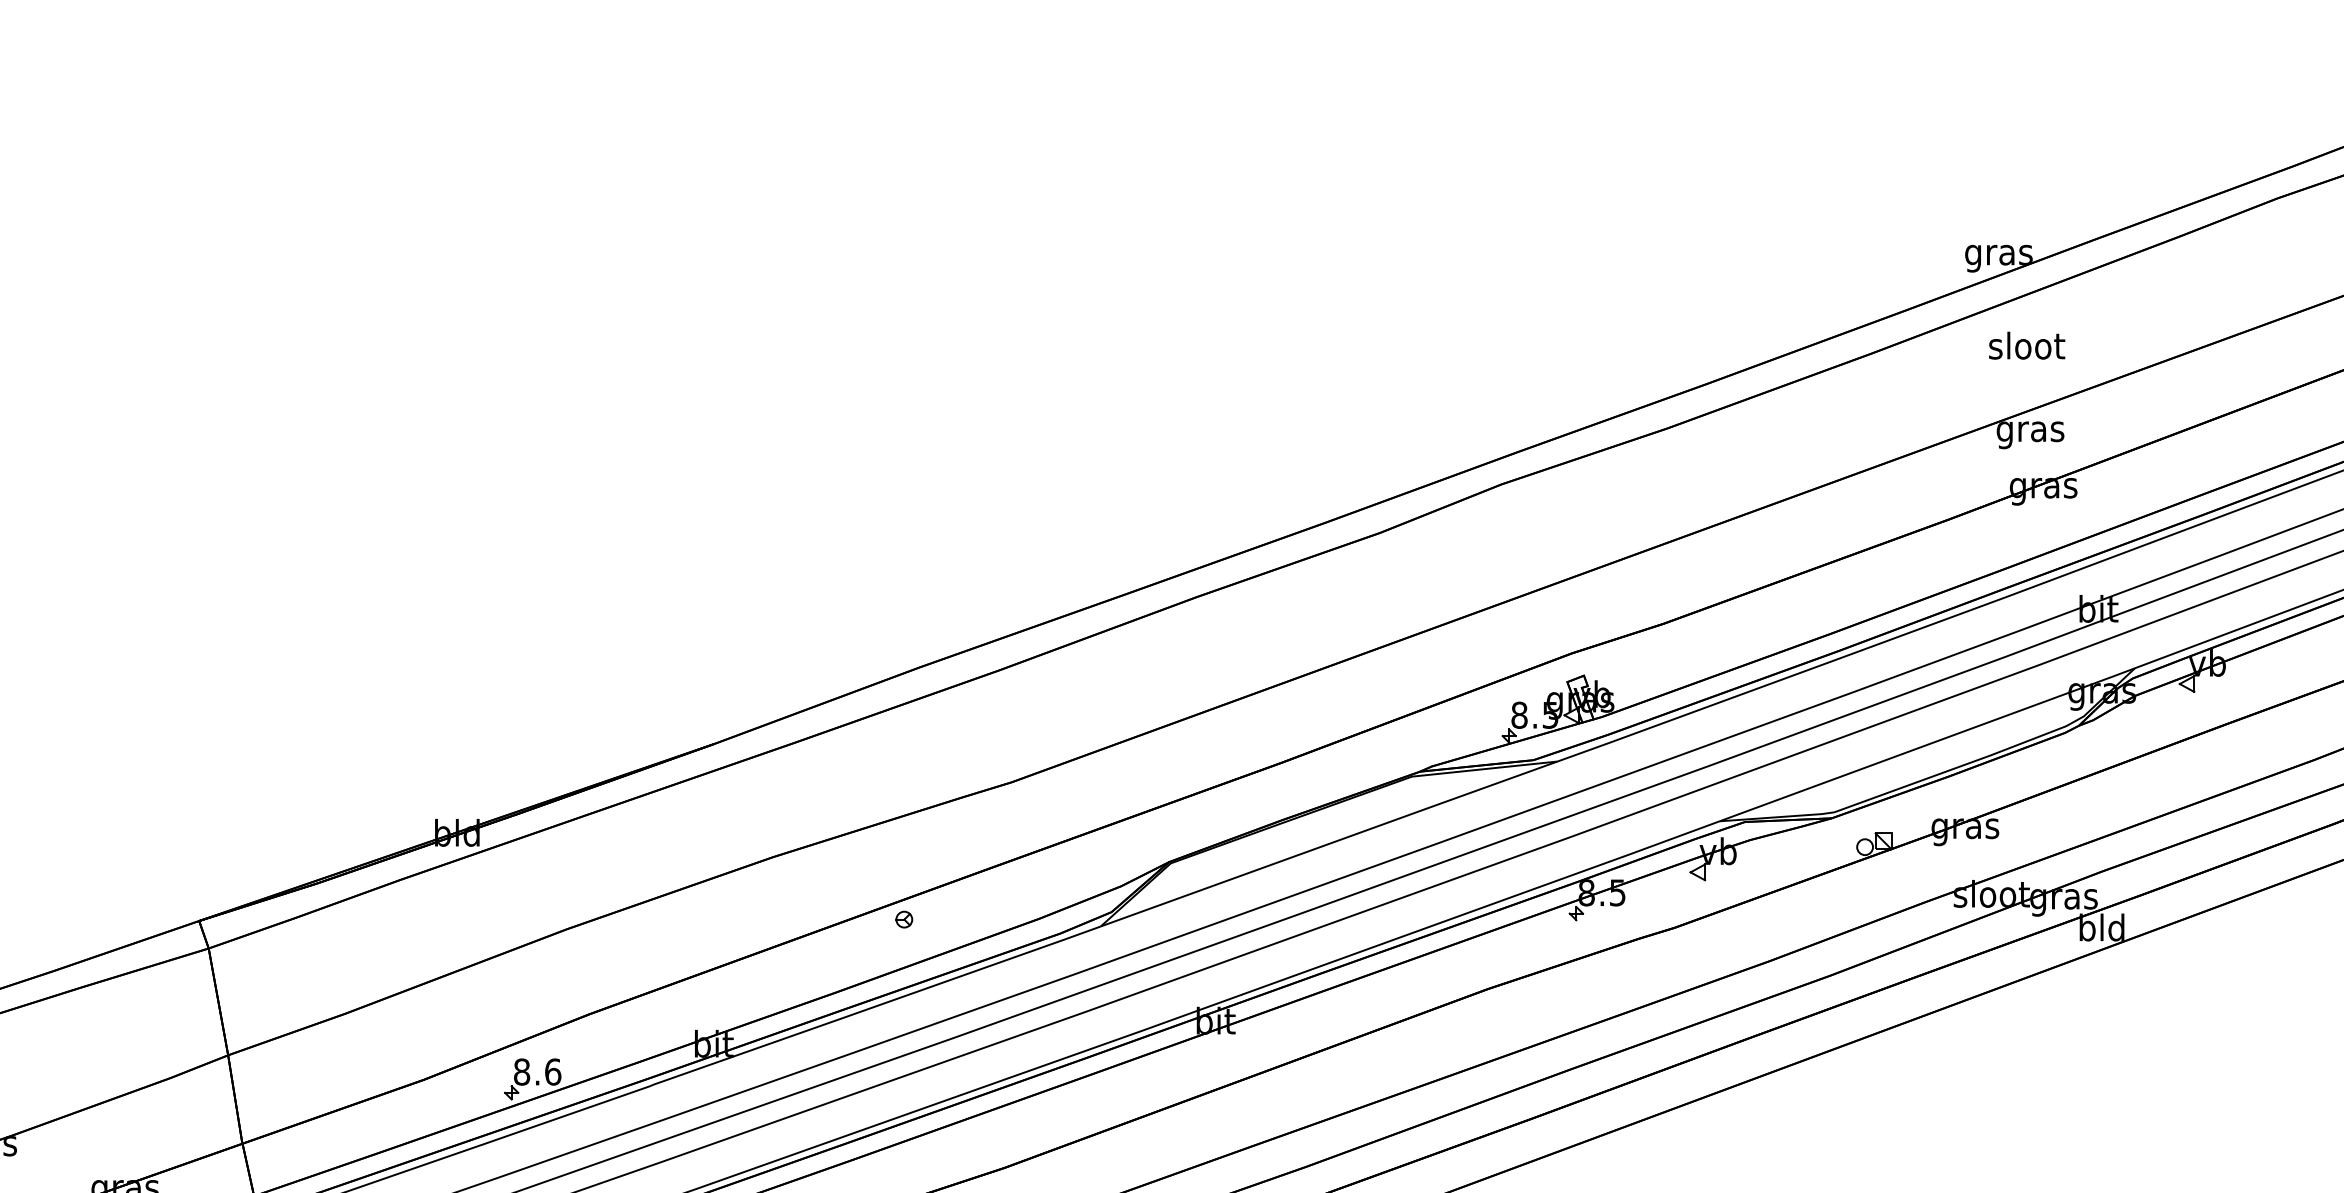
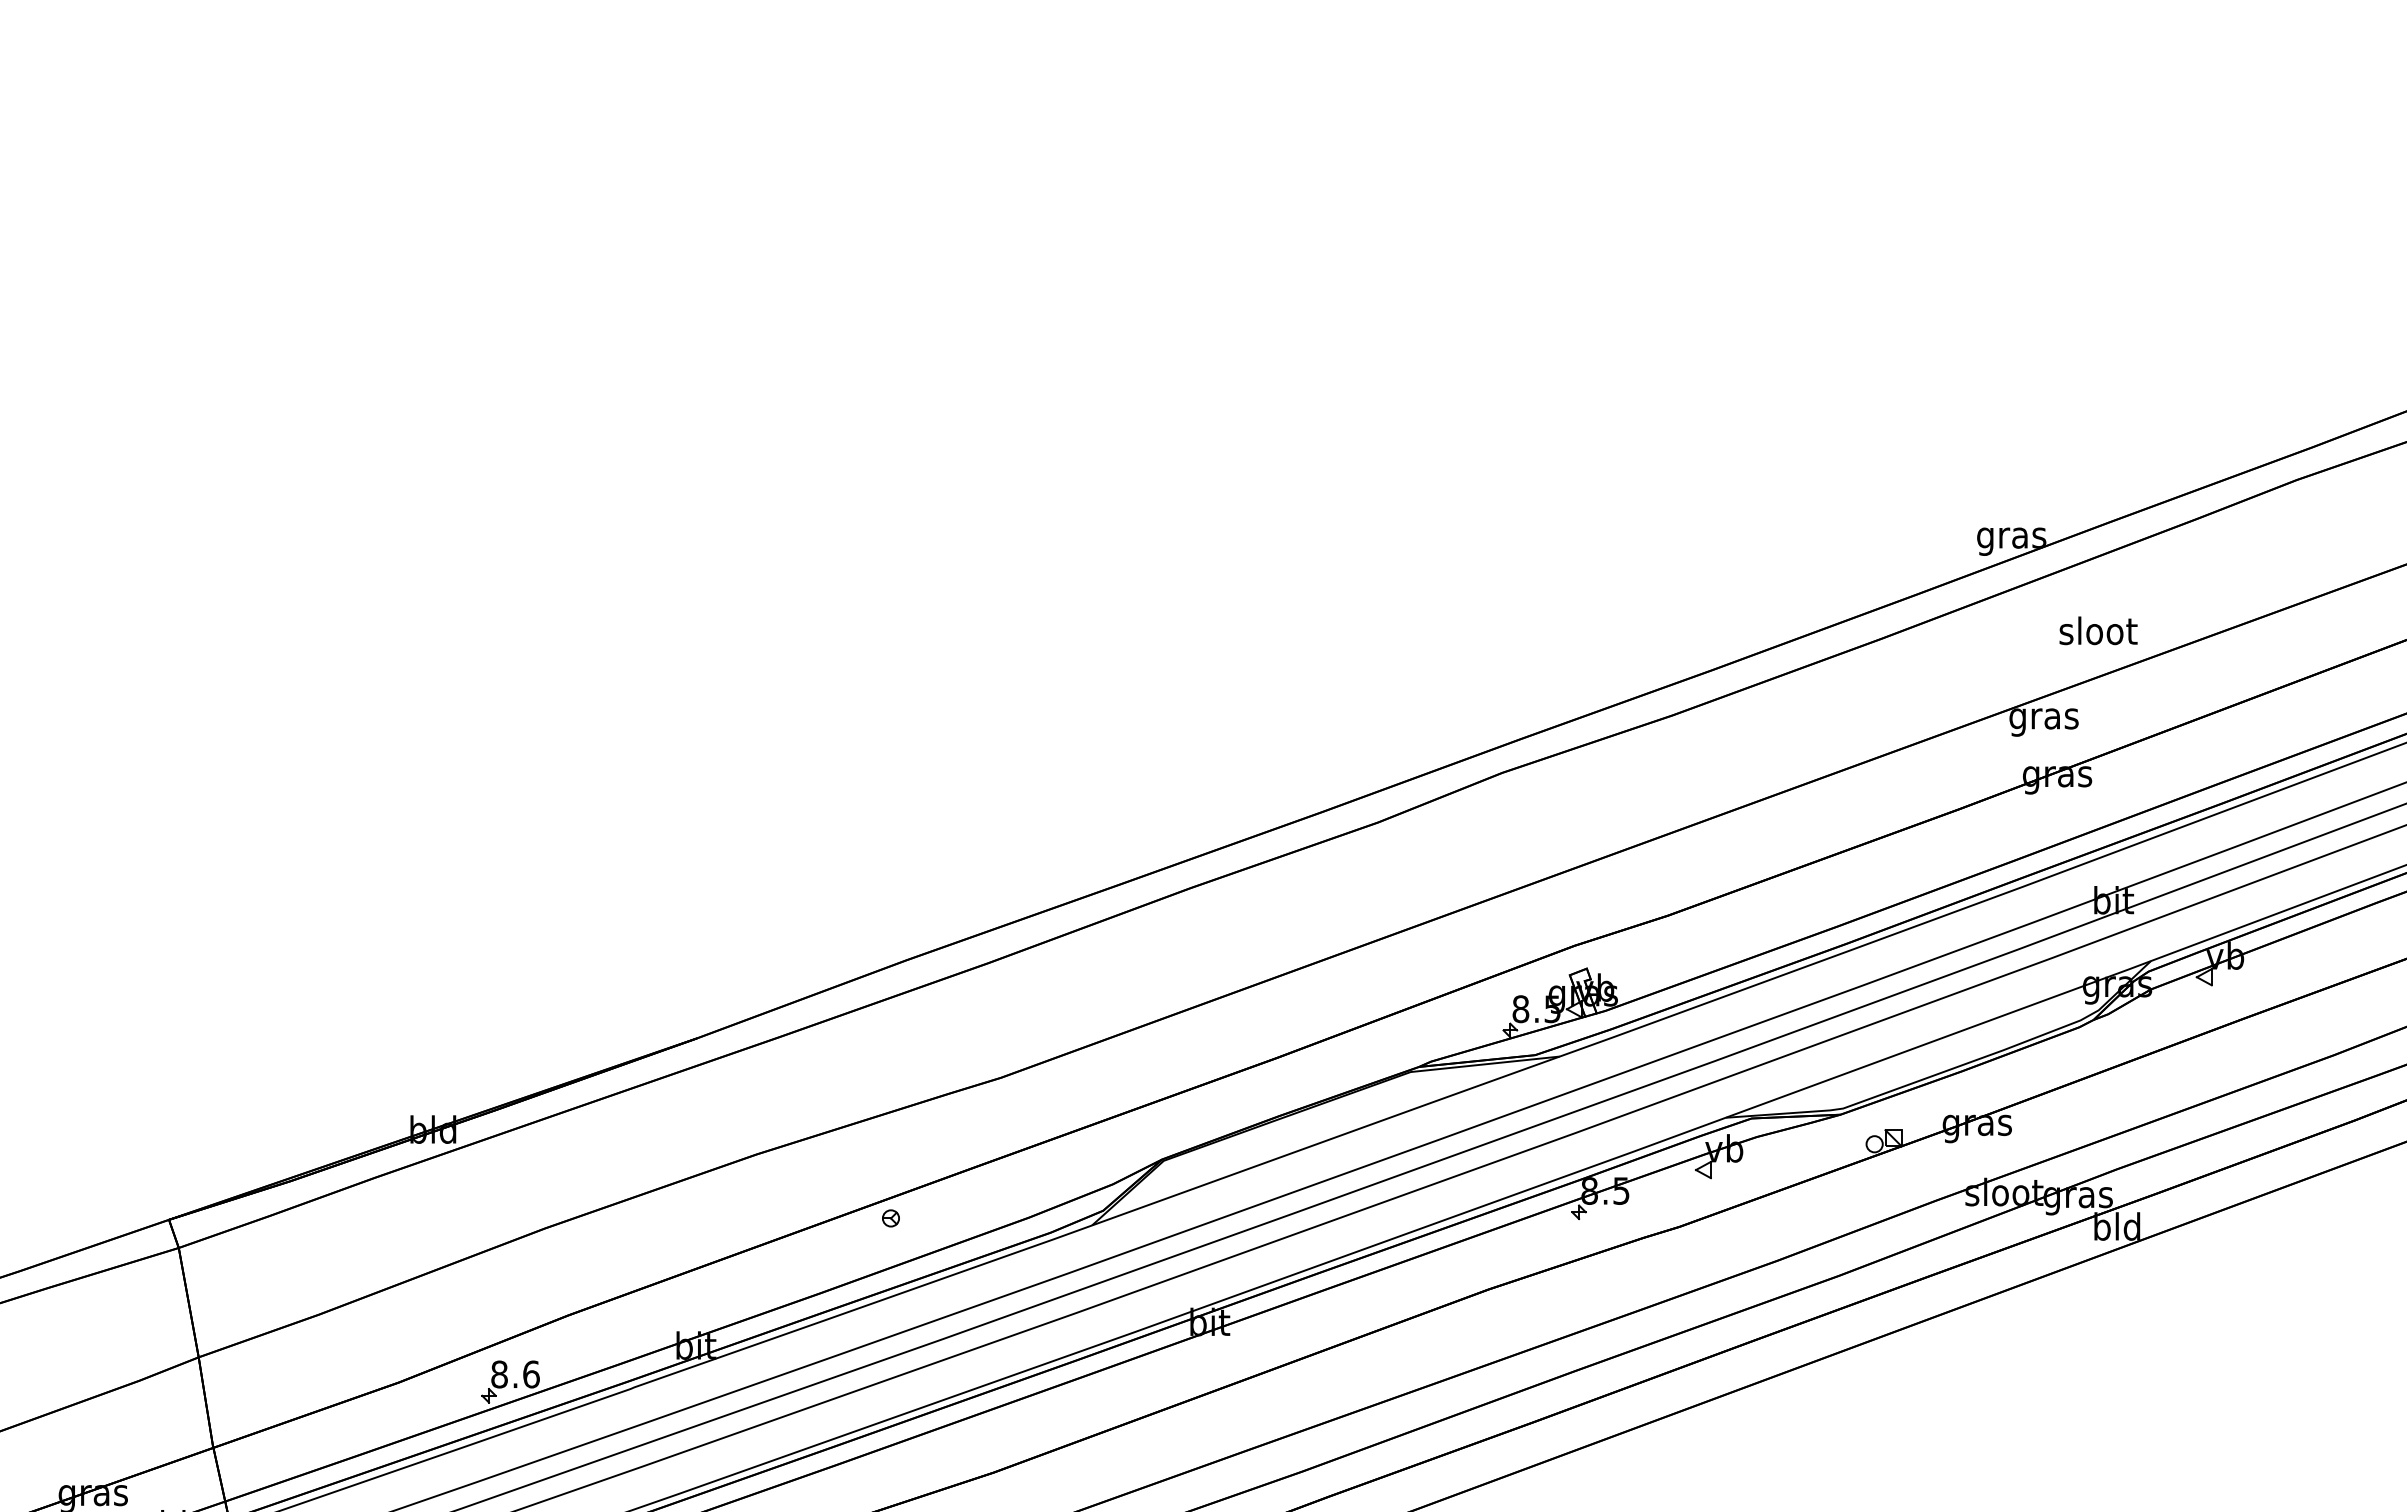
text: (2027, 345) -> (2098, 630), moved

